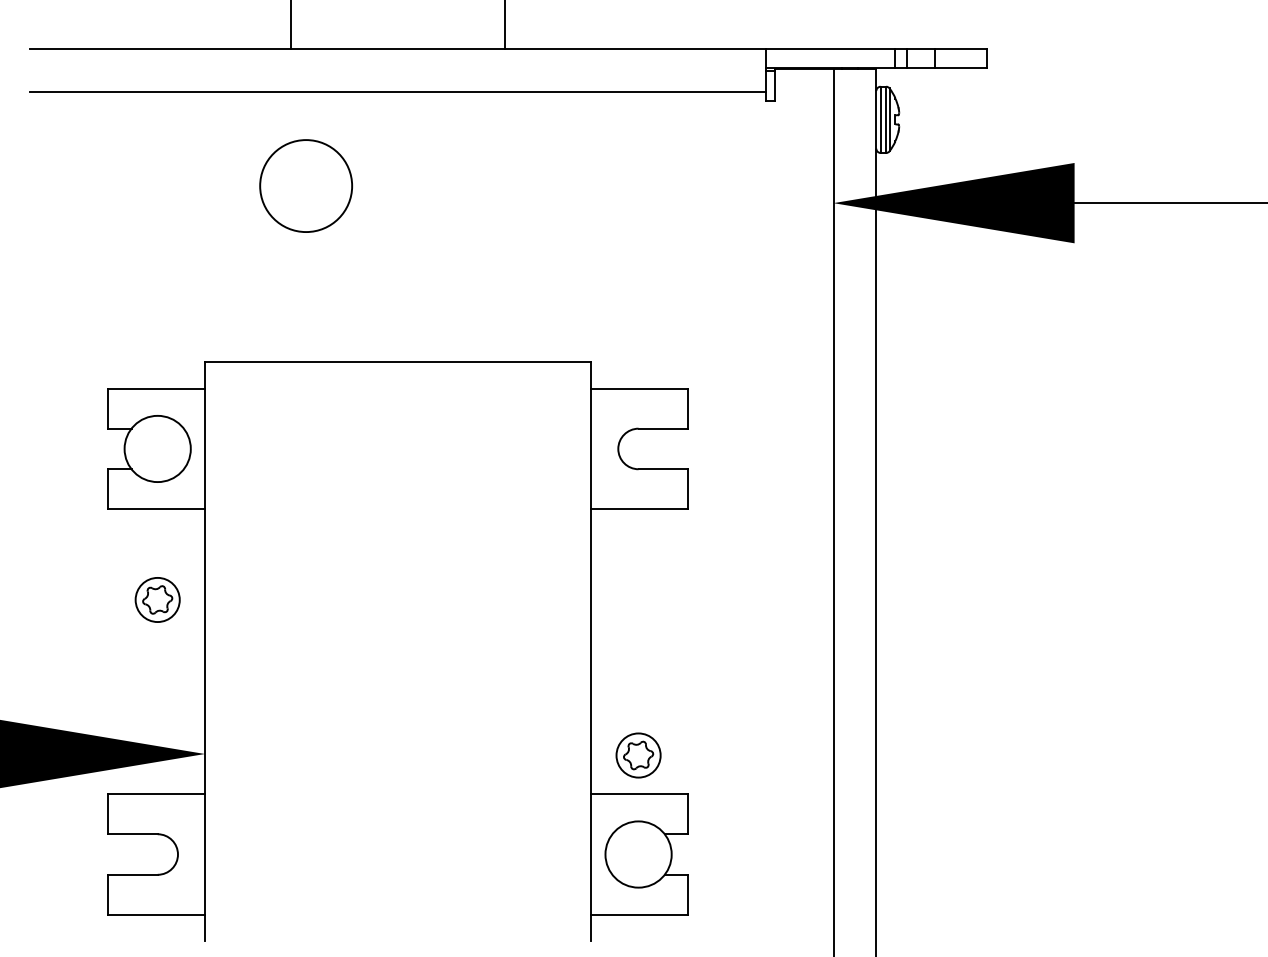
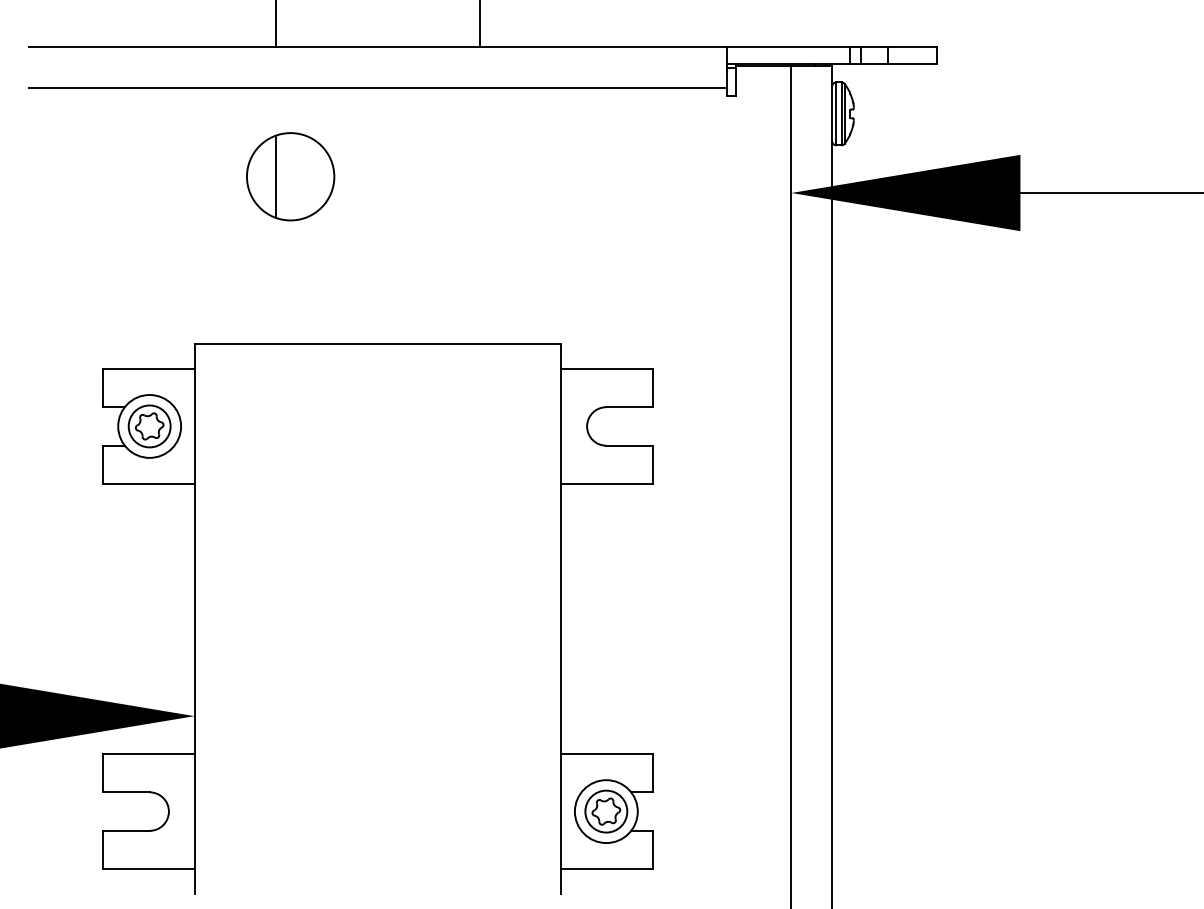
line: (290, 185) -> (275, 176), added
part: (157, 599) -> (149, 426), moved
part: (638, 755) -> (606, 811), moved

